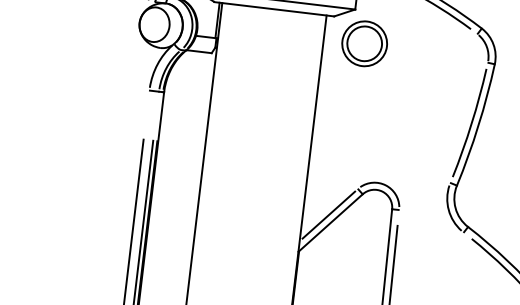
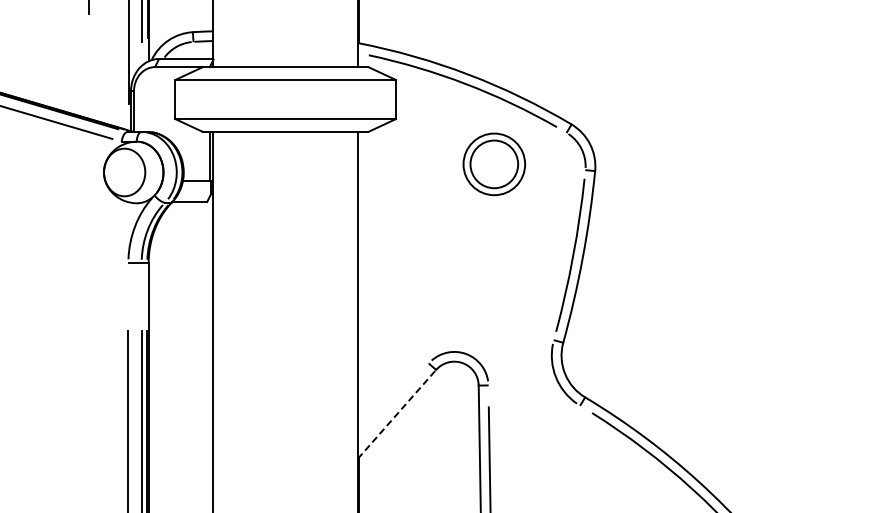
part: (364, 43) -> (493, 164), moved
line: (329, 214) -> (393, 403), removed
line: (330, 223) -> (397, 414), solid -> dashed

